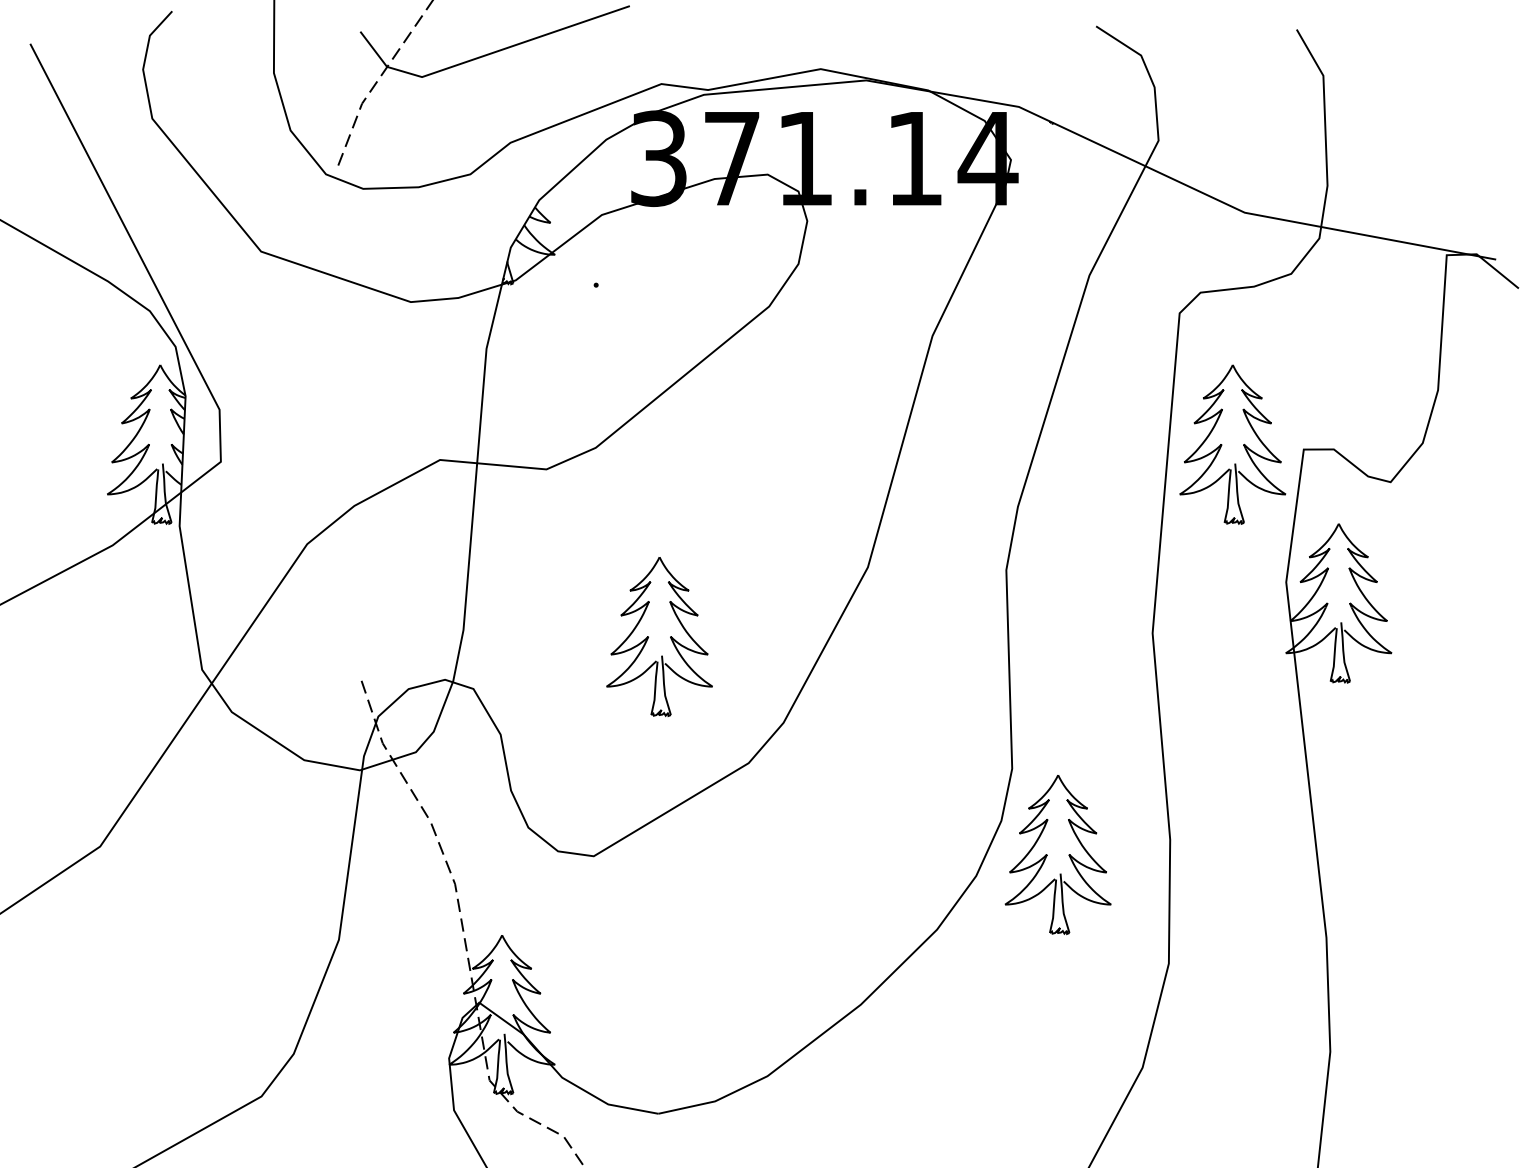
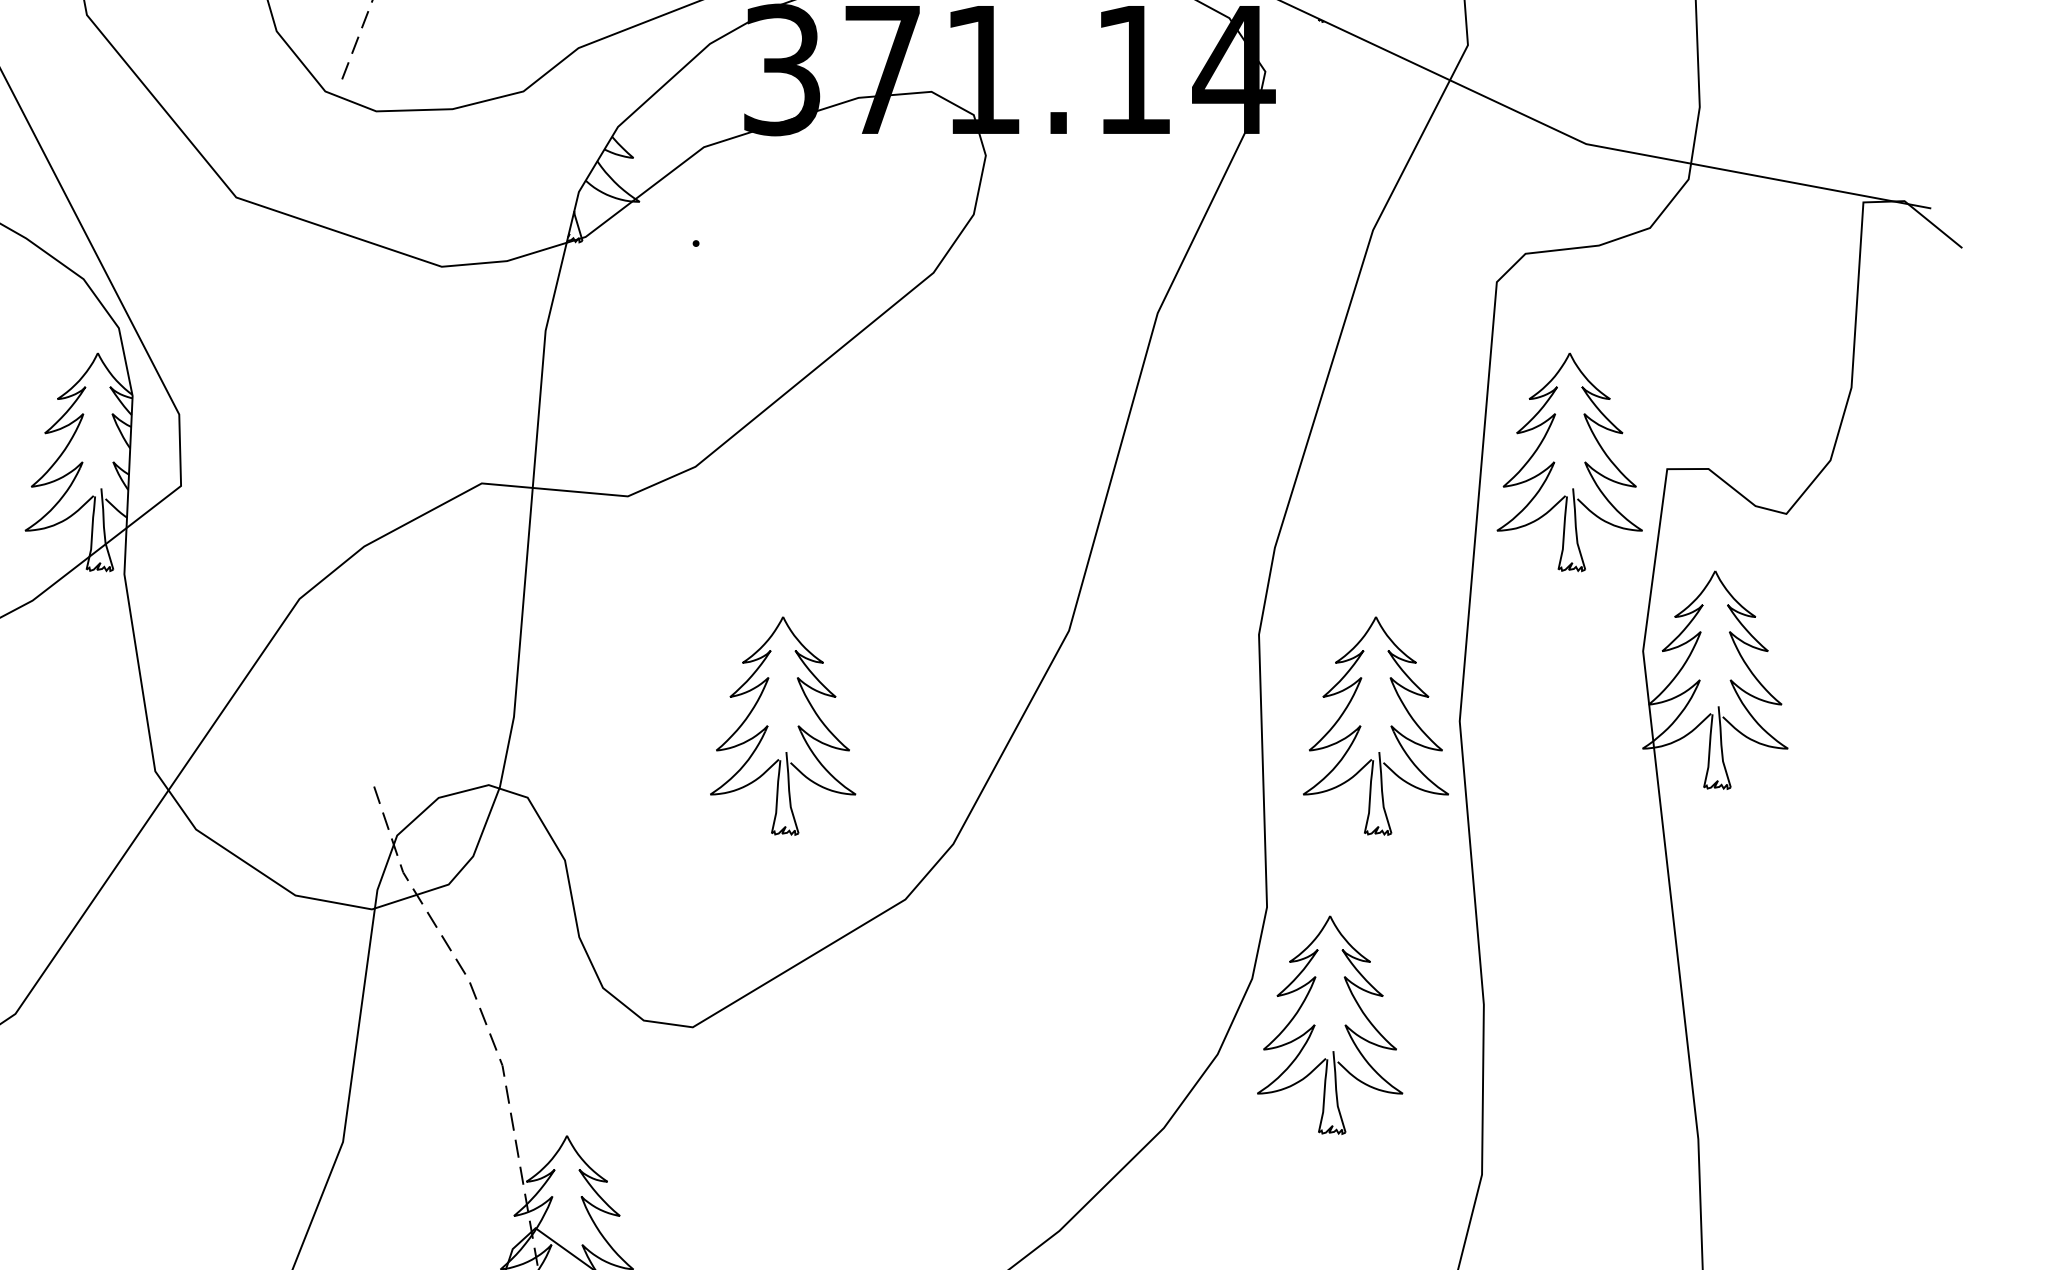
part: (1091, 636) -> (1375, 725), added

